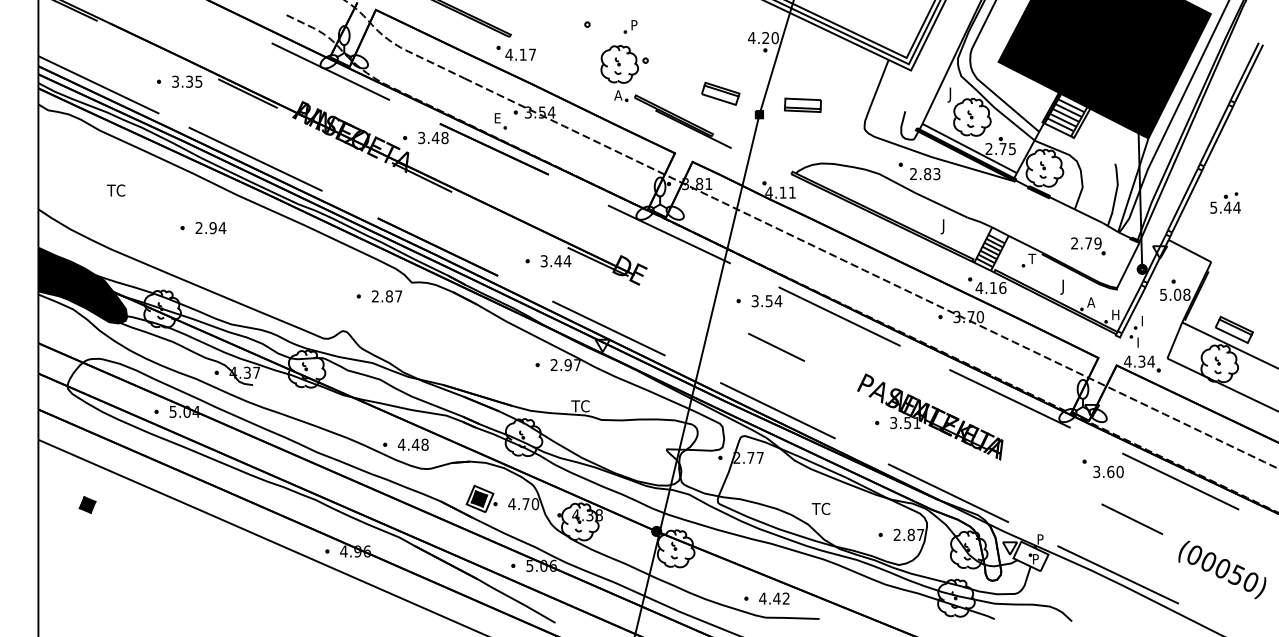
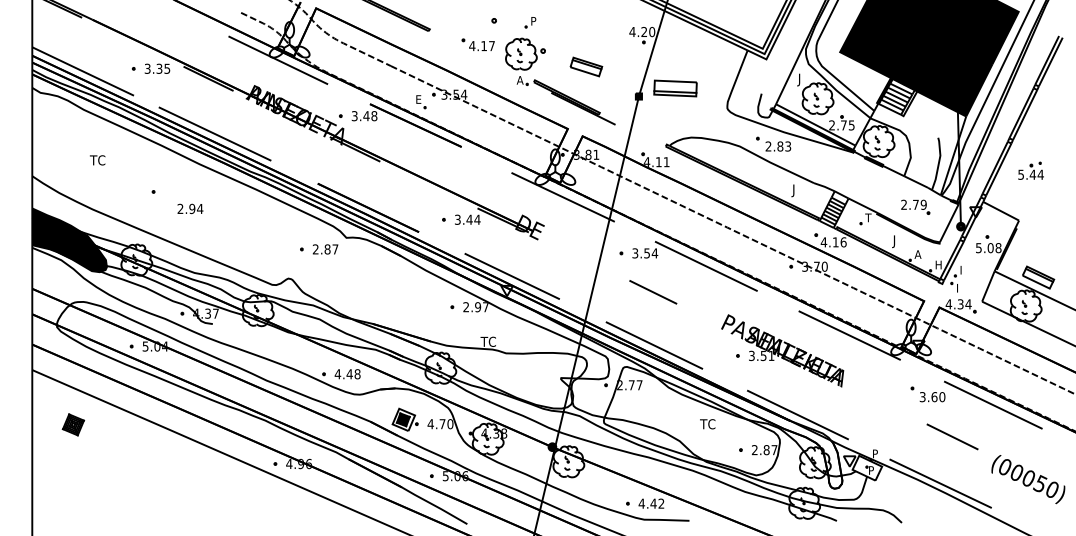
part: (515, 52) -> (477, 44), moved
part: (720, 93) -> (586, 66), moved
part: (802, 105) -> (675, 88), size x1.4
text: (211, 227) -> (190, 208), moved
part: (87, 504) -> (73, 424), size x1.6
text: (820, 509) -> (707, 424), moved

